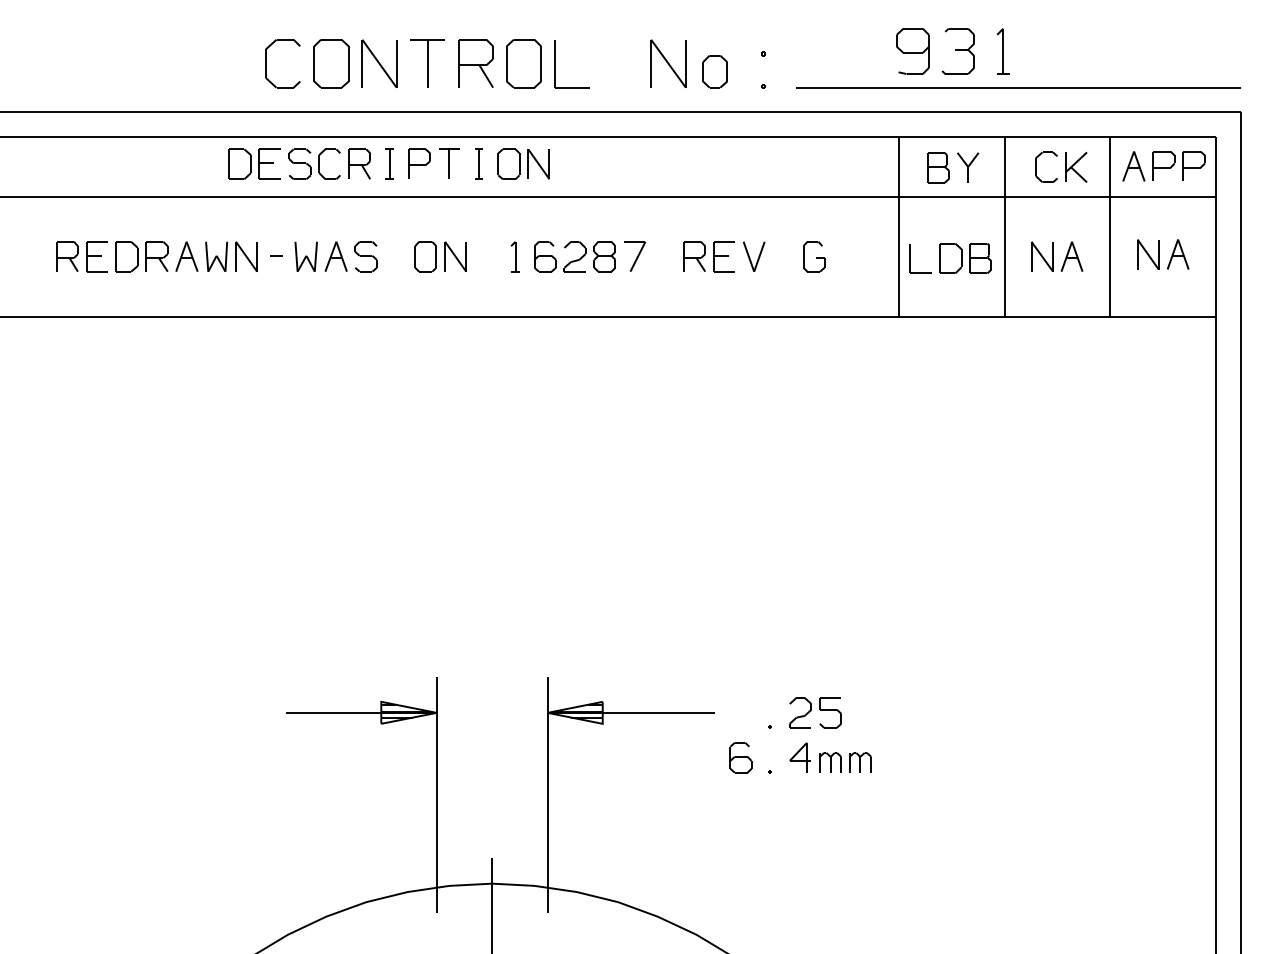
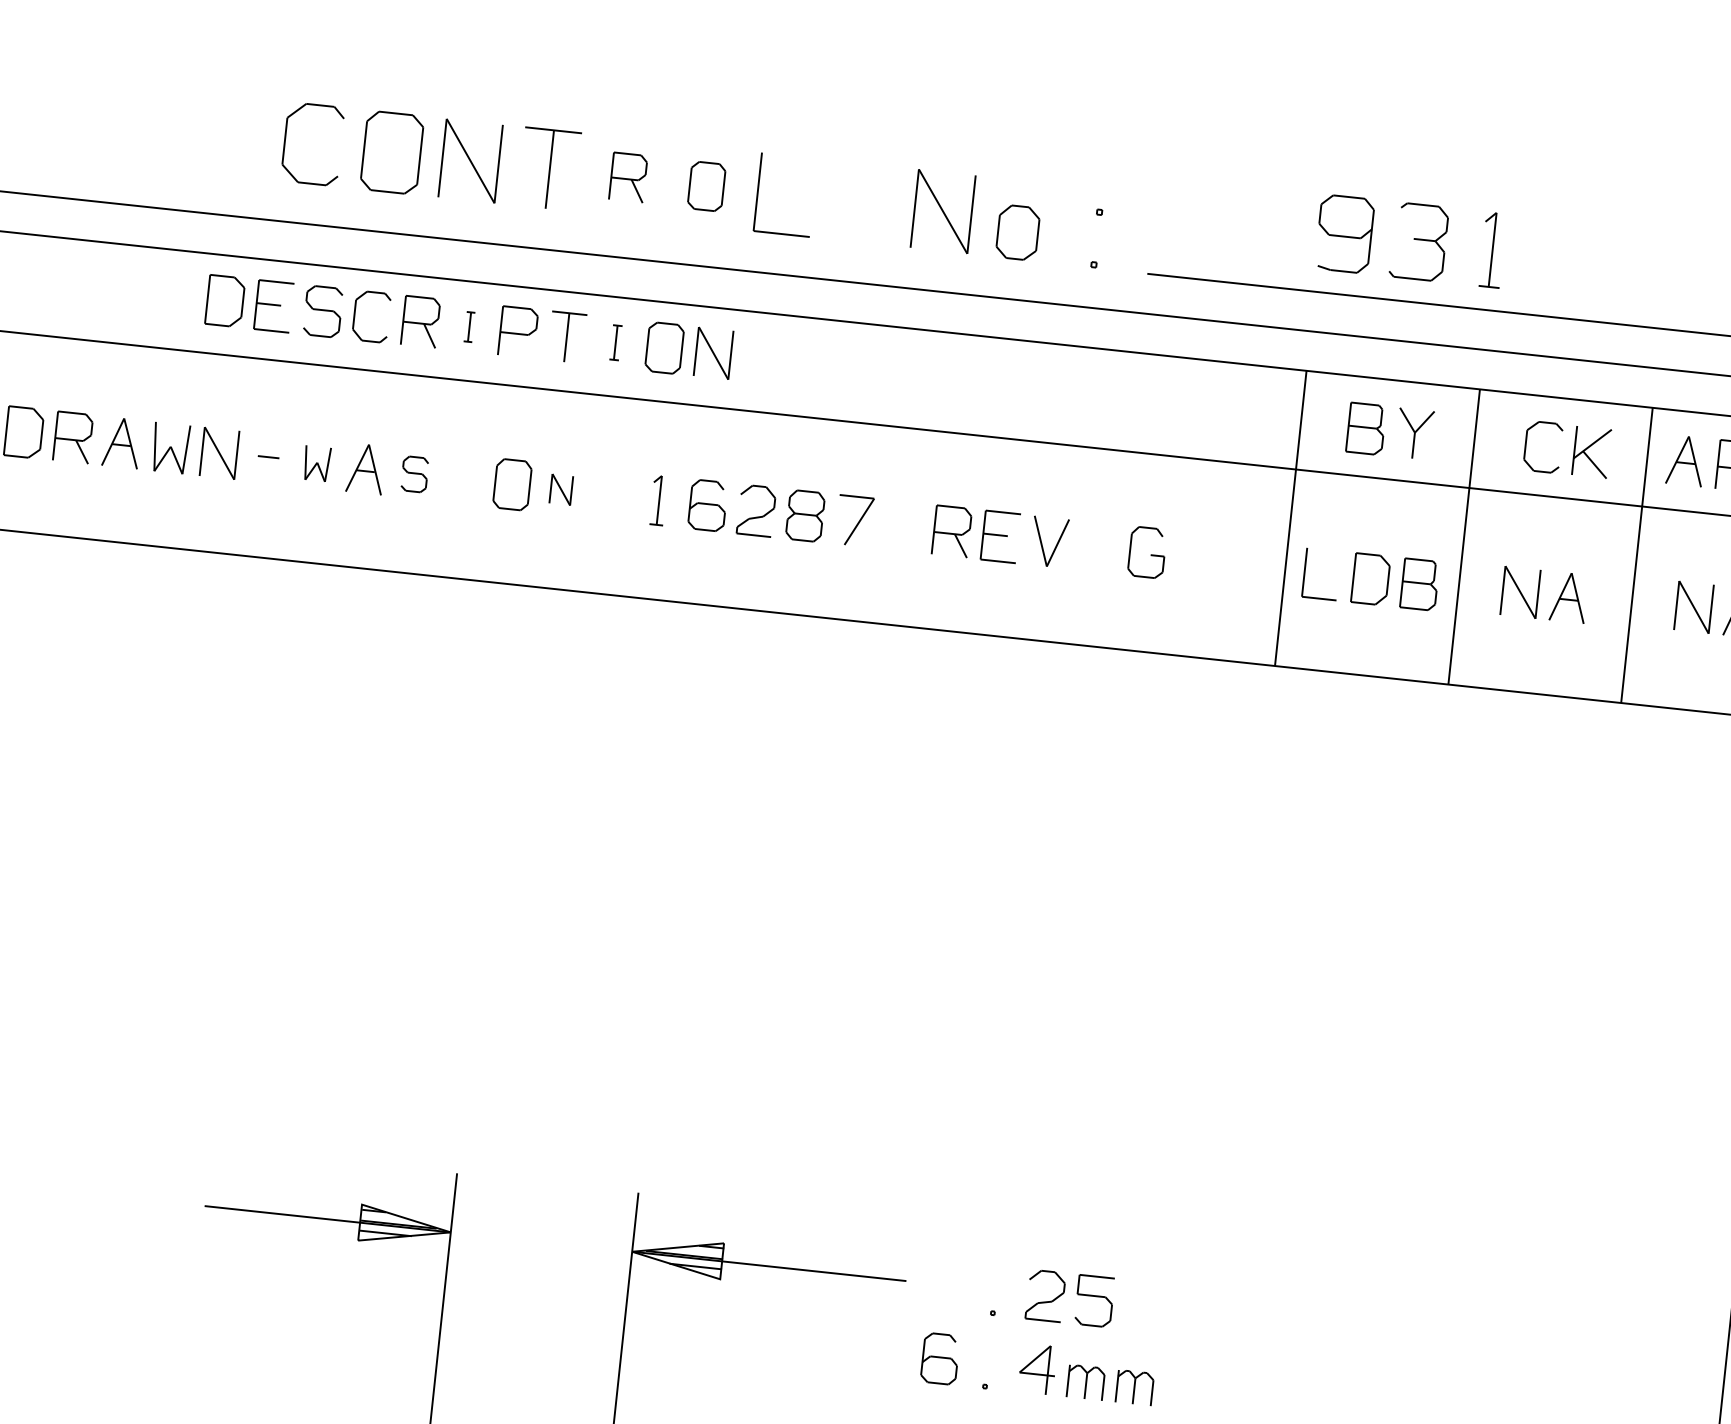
part: (475, 63) -> (627, 177), size x0.6
part: (523, 63) -> (706, 185), size x0.6
part: (389, 163) -> (469, 325), size x0.6
part: (478, 163) -> (615, 341), size x0.7
part: (305, 256) -> (315, 463), size x0.7
part: (365, 256) -> (414, 473), size x0.7
part: (455, 256) -> (561, 489), size x0.6

